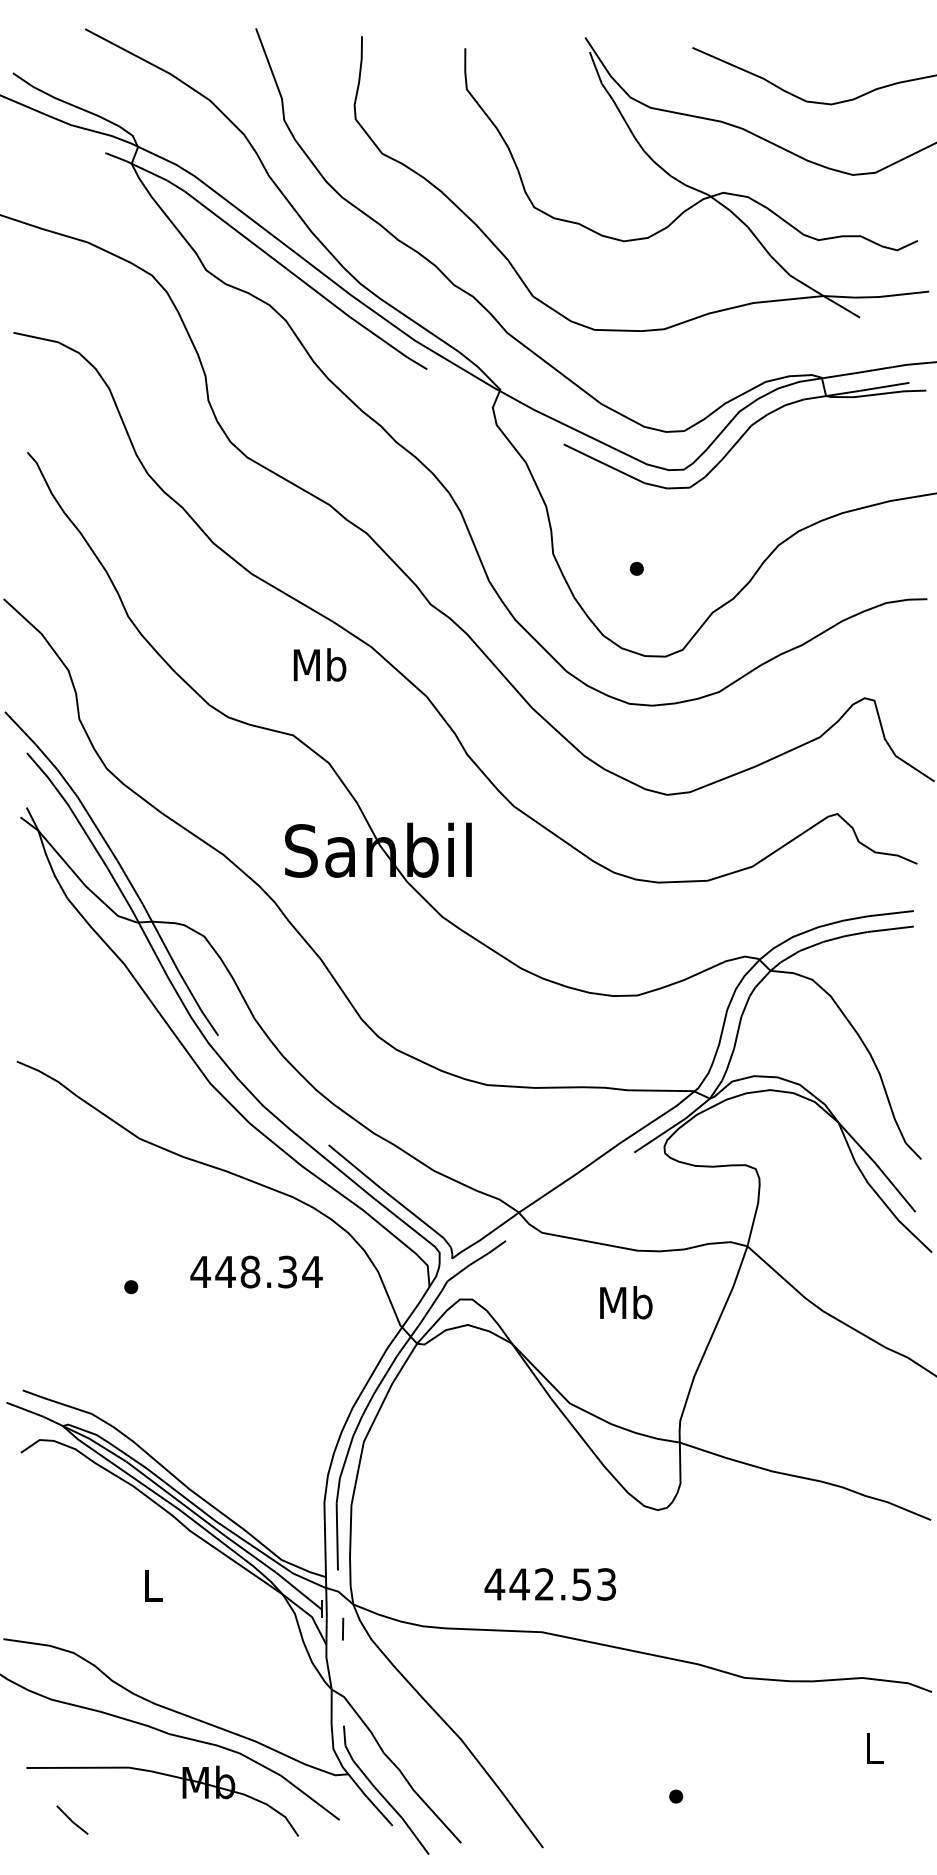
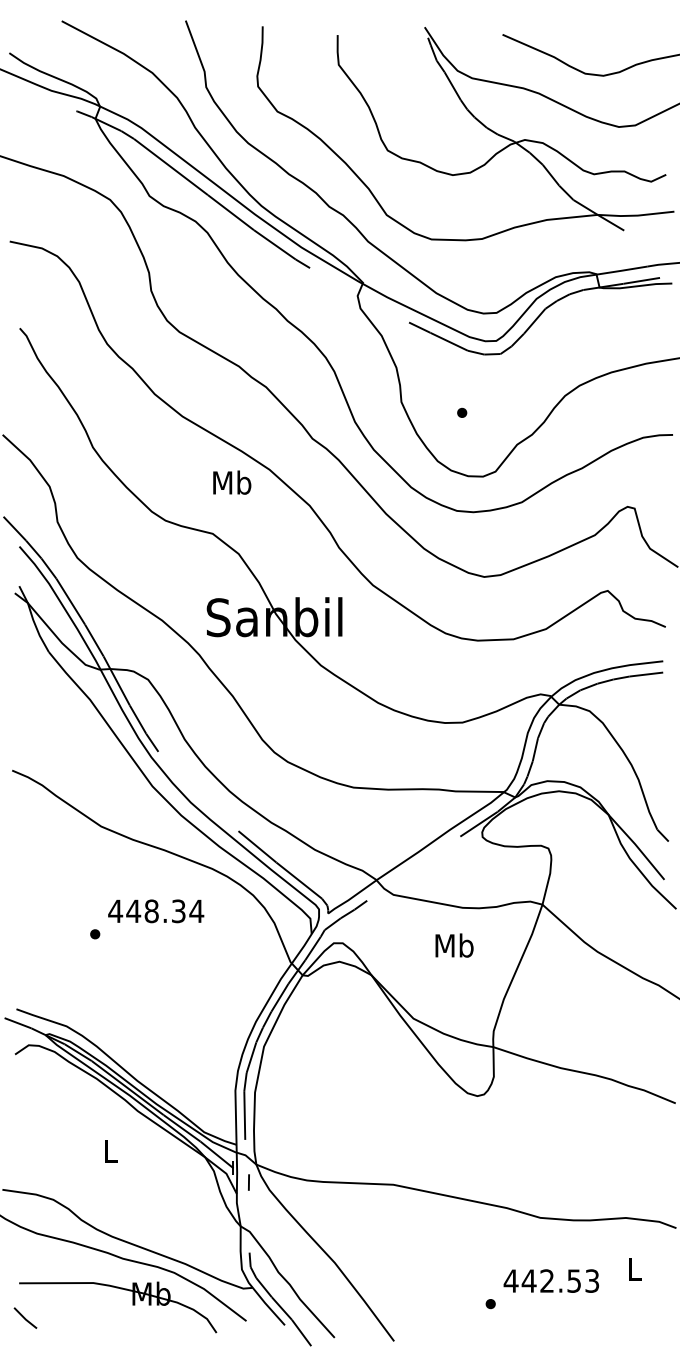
text: (257, 1272) -> (156, 911), moved
text: (549, 1583) -> (550, 1280), moved
line: (72, 1819) -> (25, 1317), moved

